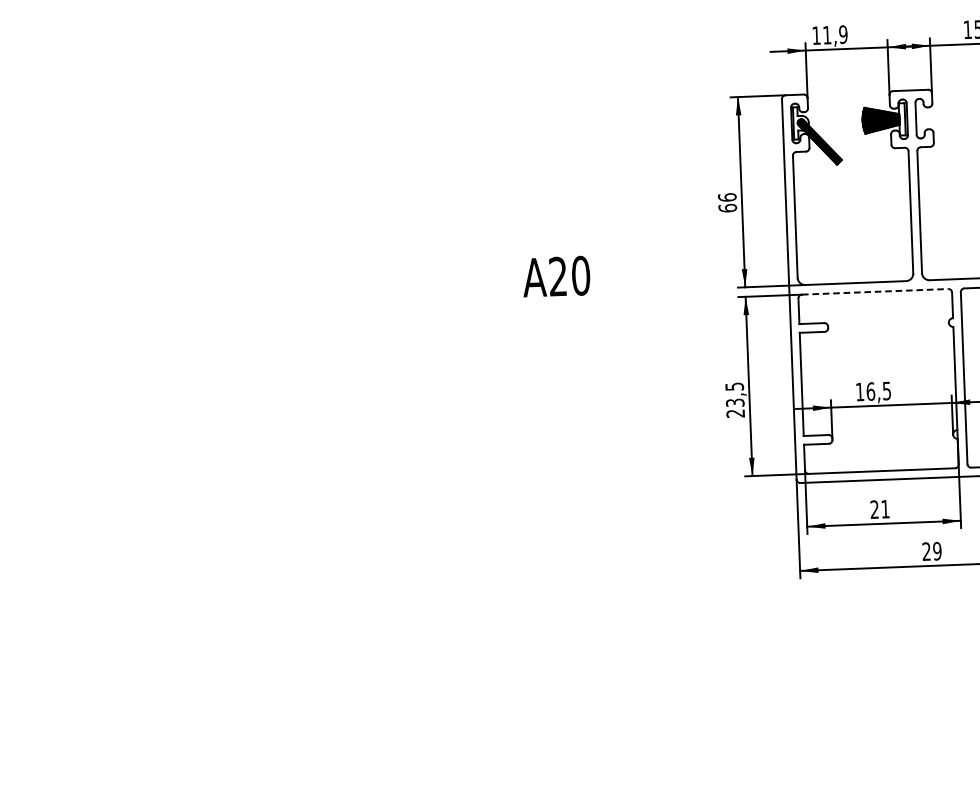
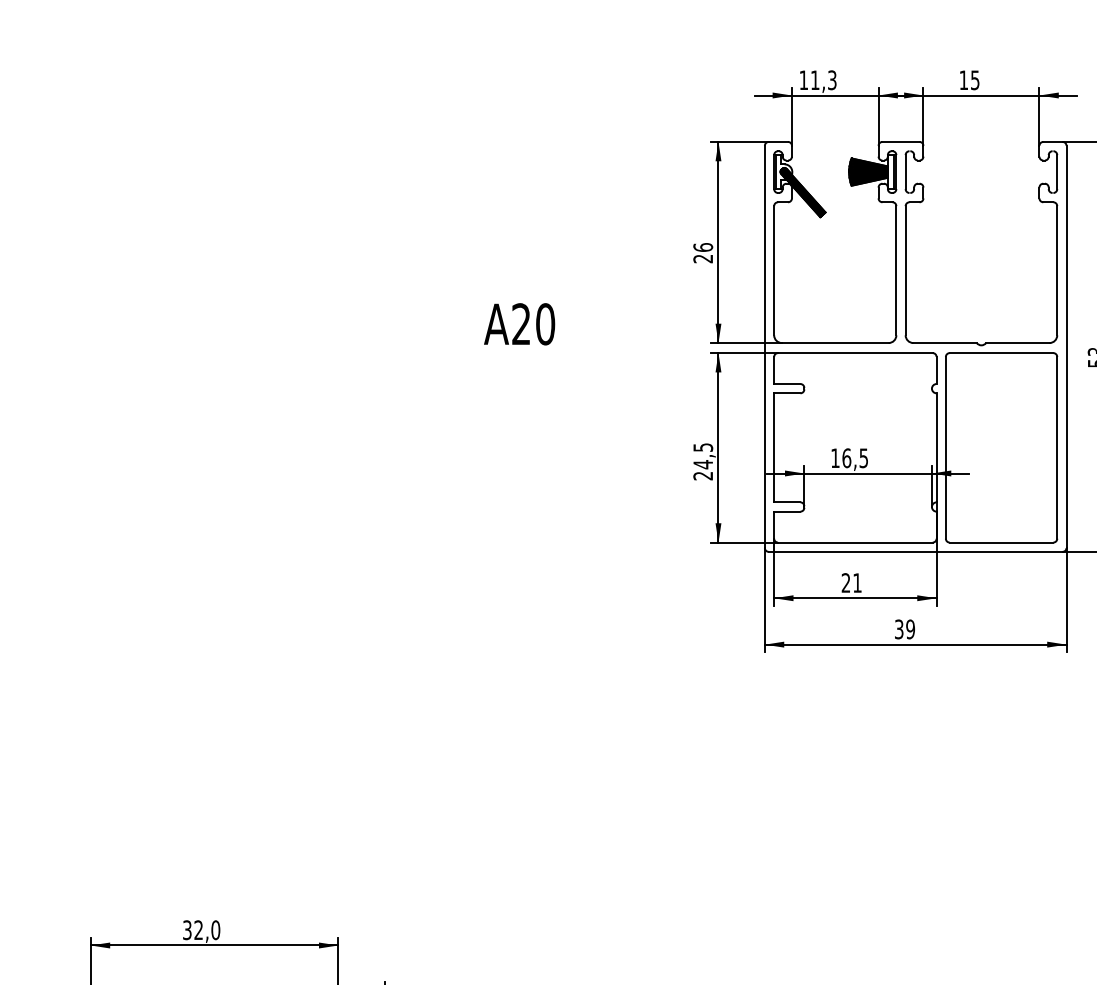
text: (842, 34) -> (831, 80), 11,9 -> 11,3
text: (728, 207) -> (703, 258), 66 -> 26
line: (875, 292) -> (855, 353), dashed -> solid
text: (735, 402) -> (703, 464), 23,5 -> 24,5
text: (926, 551) -> (899, 629), 29 -> 39

